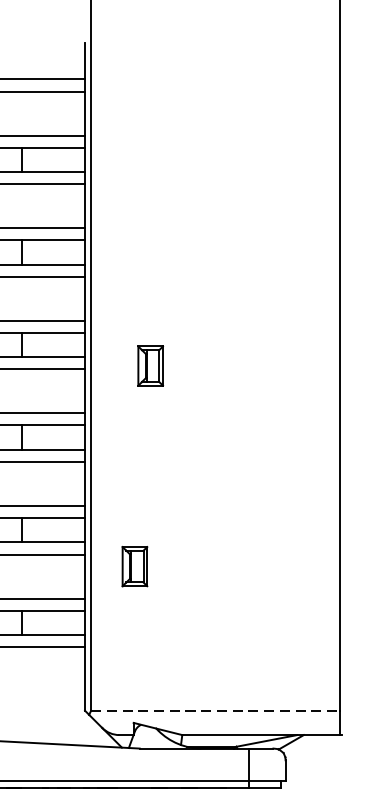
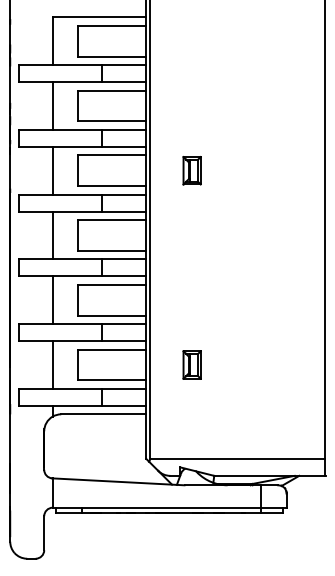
part: (149, 365) -> (191, 170), moved
part: (134, 565) -> (191, 364), moved
line: (216, 710) -> (238, 458), dashed -> solid

